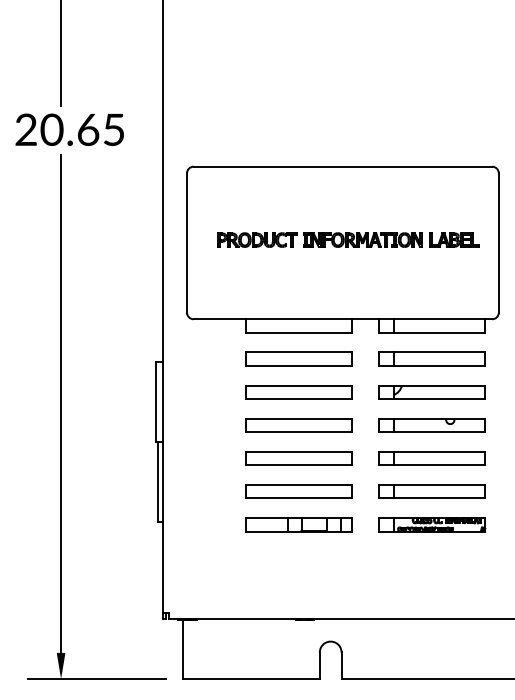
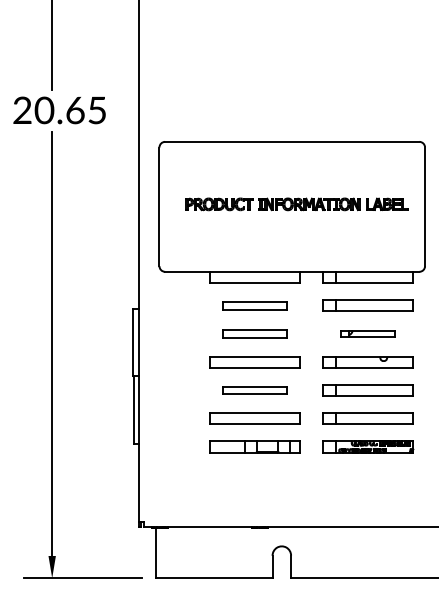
part: (298, 358) -> (254, 305), size x0.7
part: (298, 392) -> (254, 334), size x0.7
part: (431, 392) -> (367, 334), size x0.6
part: (298, 458) -> (254, 390), size x0.7

